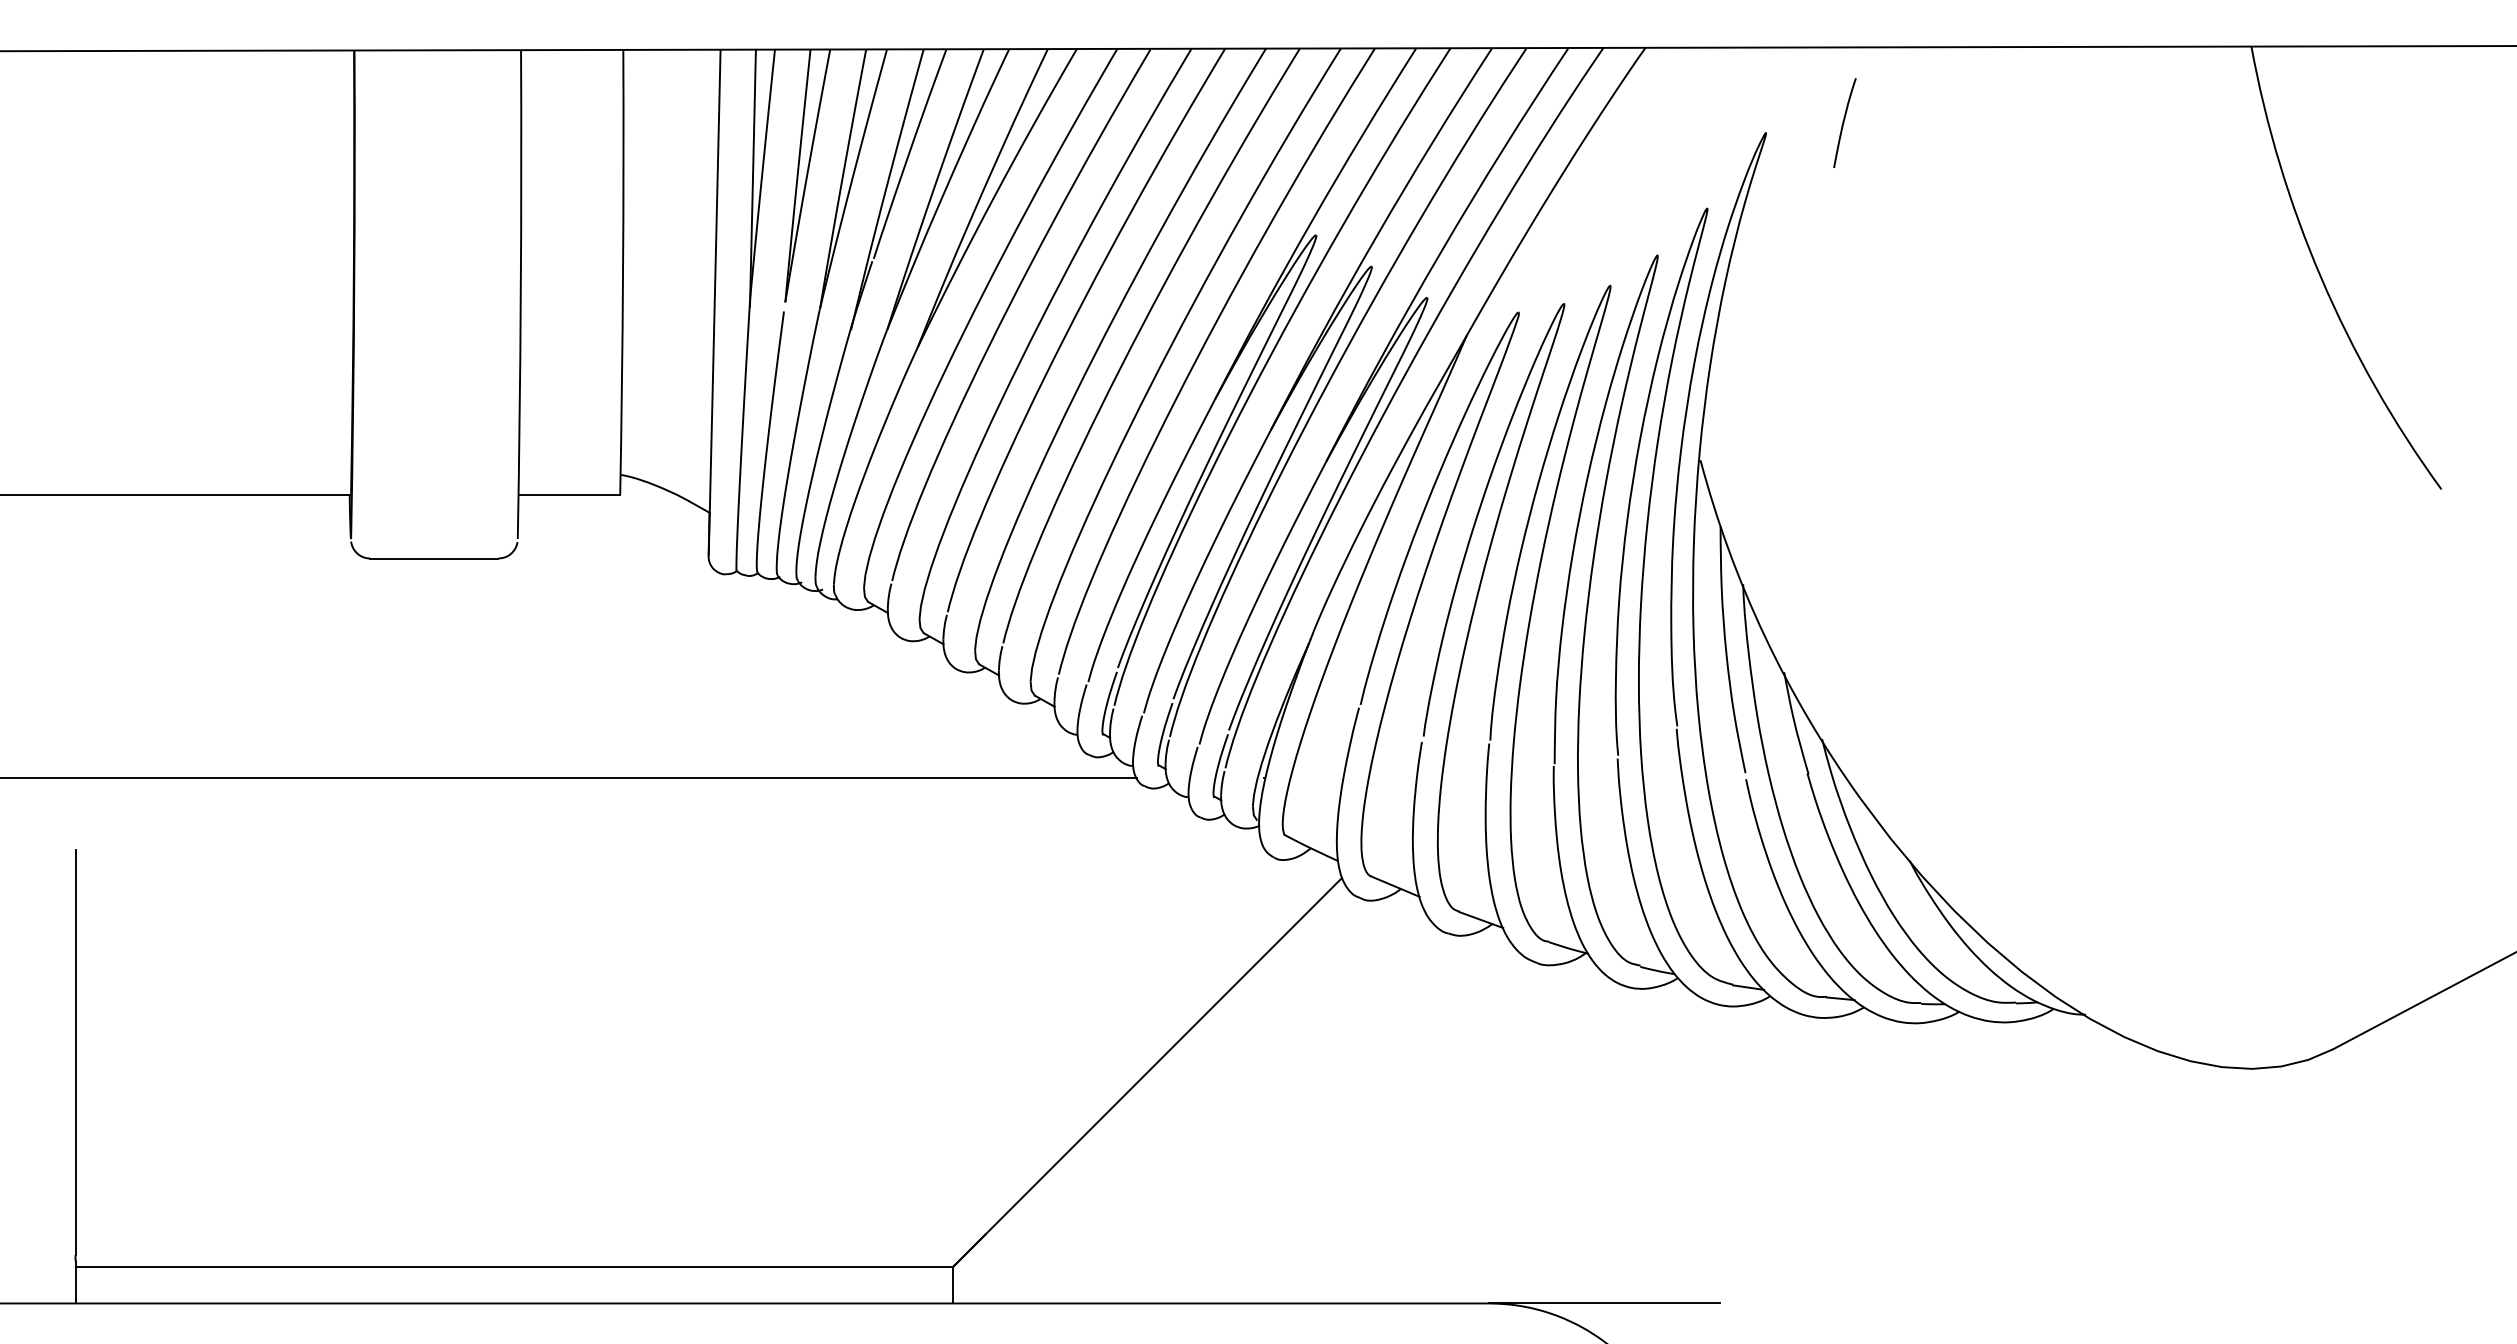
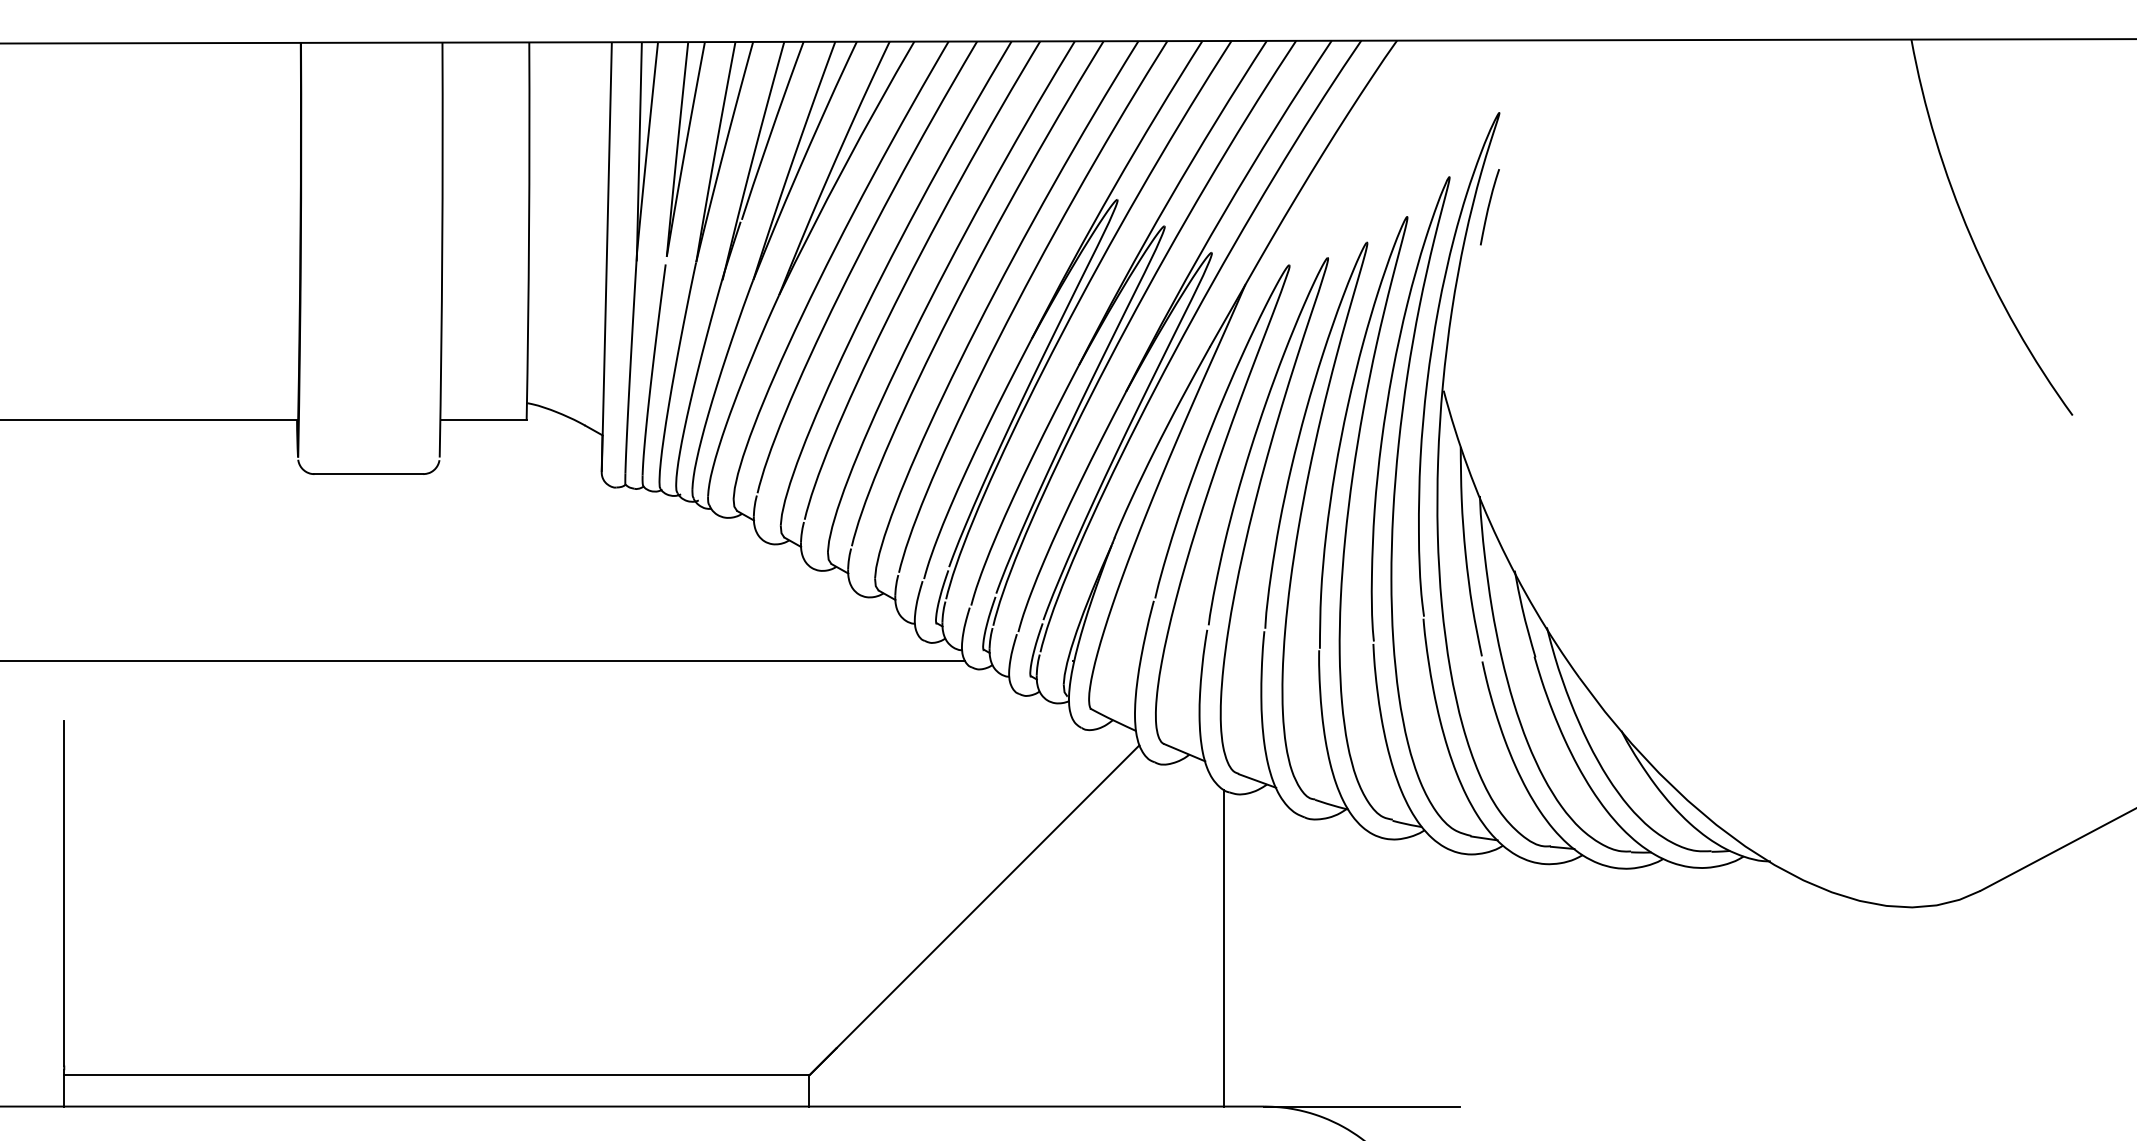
curve: (1844, 122) -> (1489, 206), moved
line: (1441, 1116) -> (1223, 947), added

